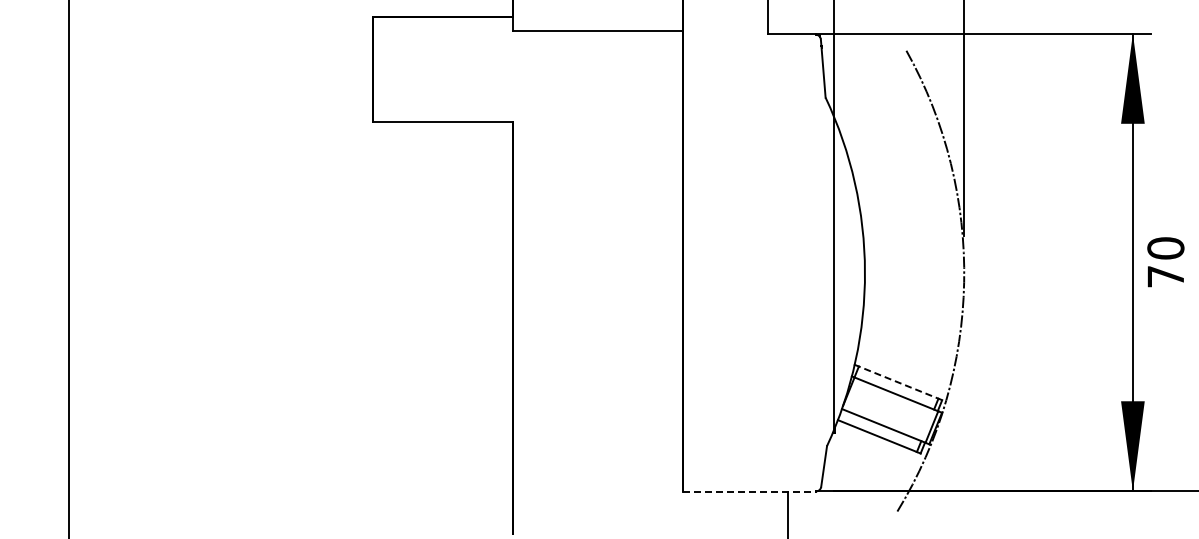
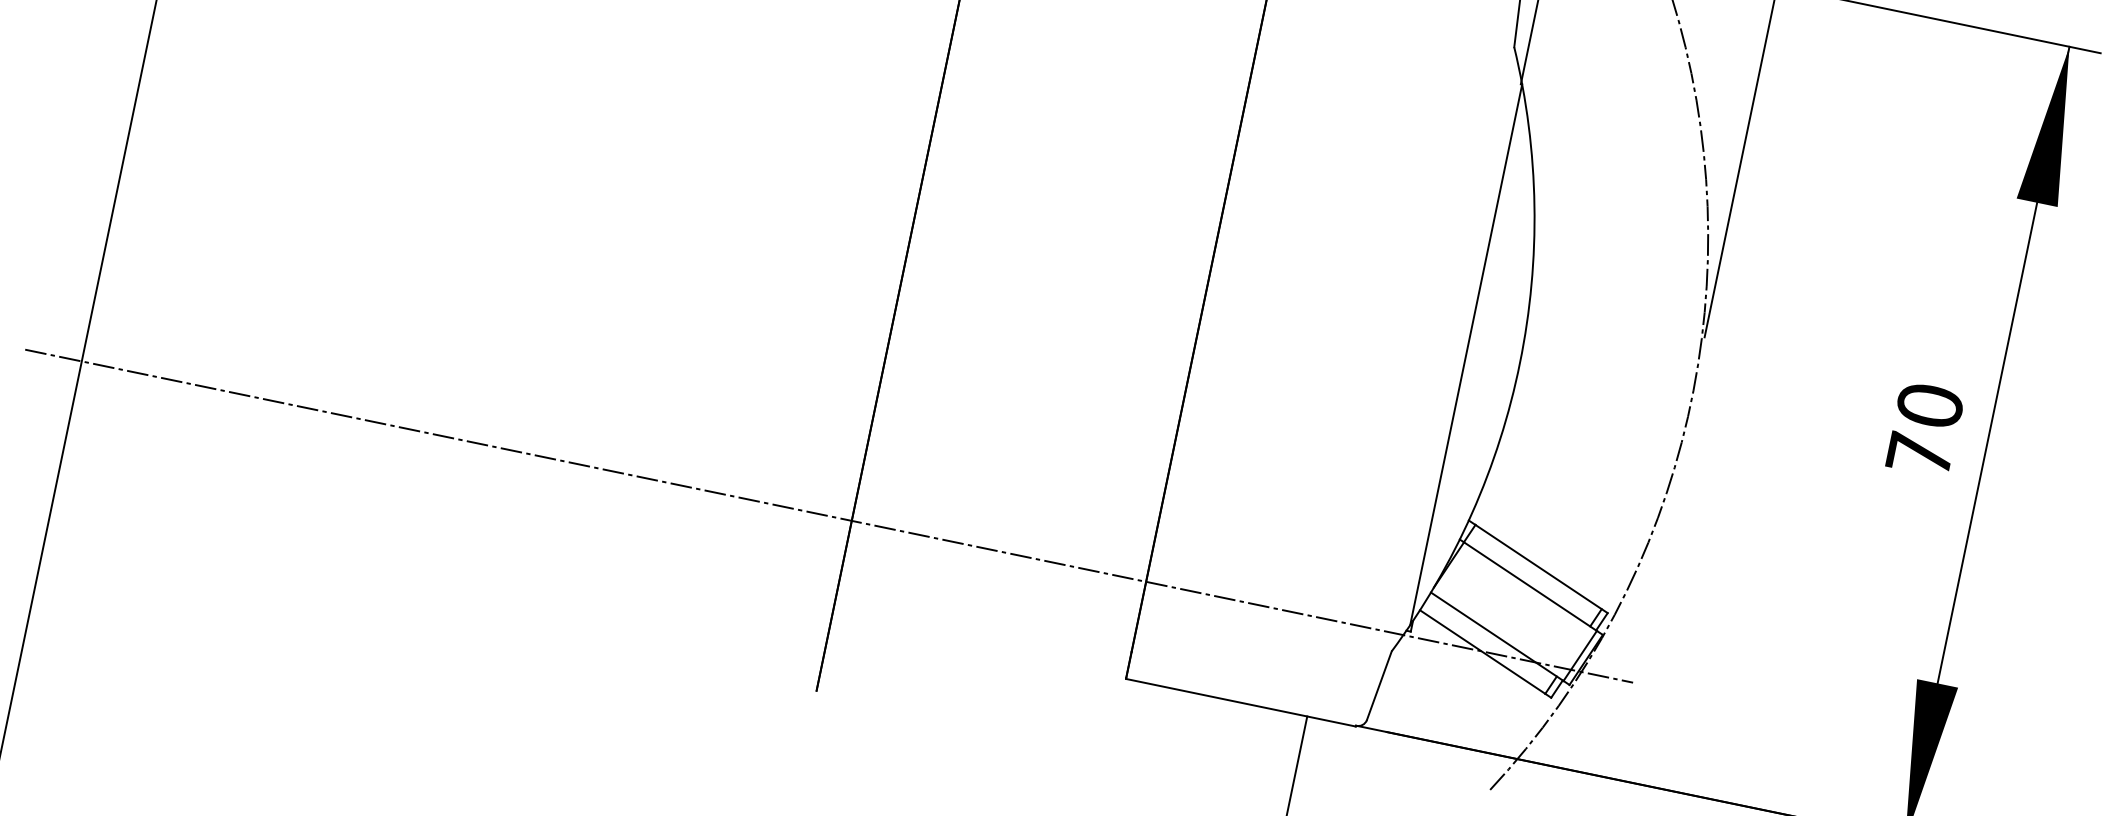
text: (1165, 262) -> (1924, 429), moved
line: (900, 383) -> (1541, 569), dashed -> solid
line: (499, 435) -> (828, 515), added
line: (749, 491) -> (1241, 702), dashed -> solid

